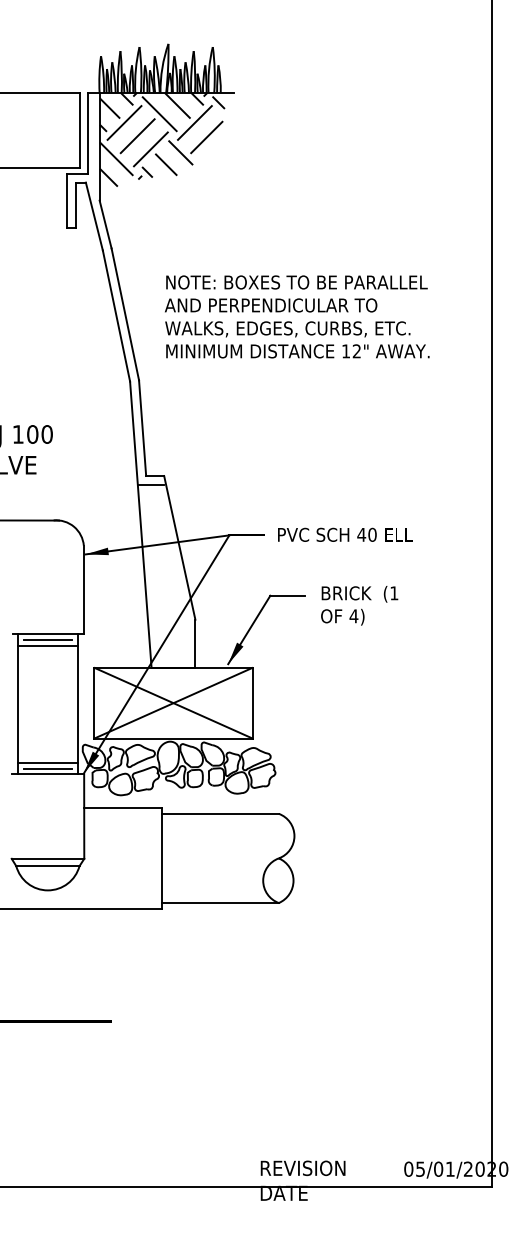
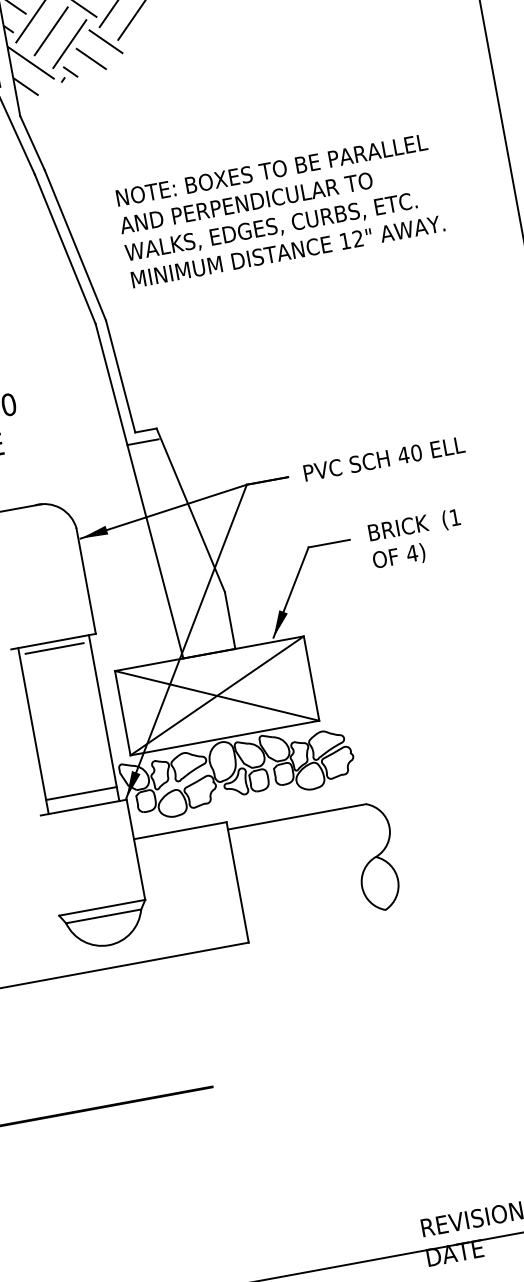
line: (47, 646) -> (55, 656), removed
line: (47, 768) -> (81, 800), removed
line: (220, 903) -> (316, 923), removed

